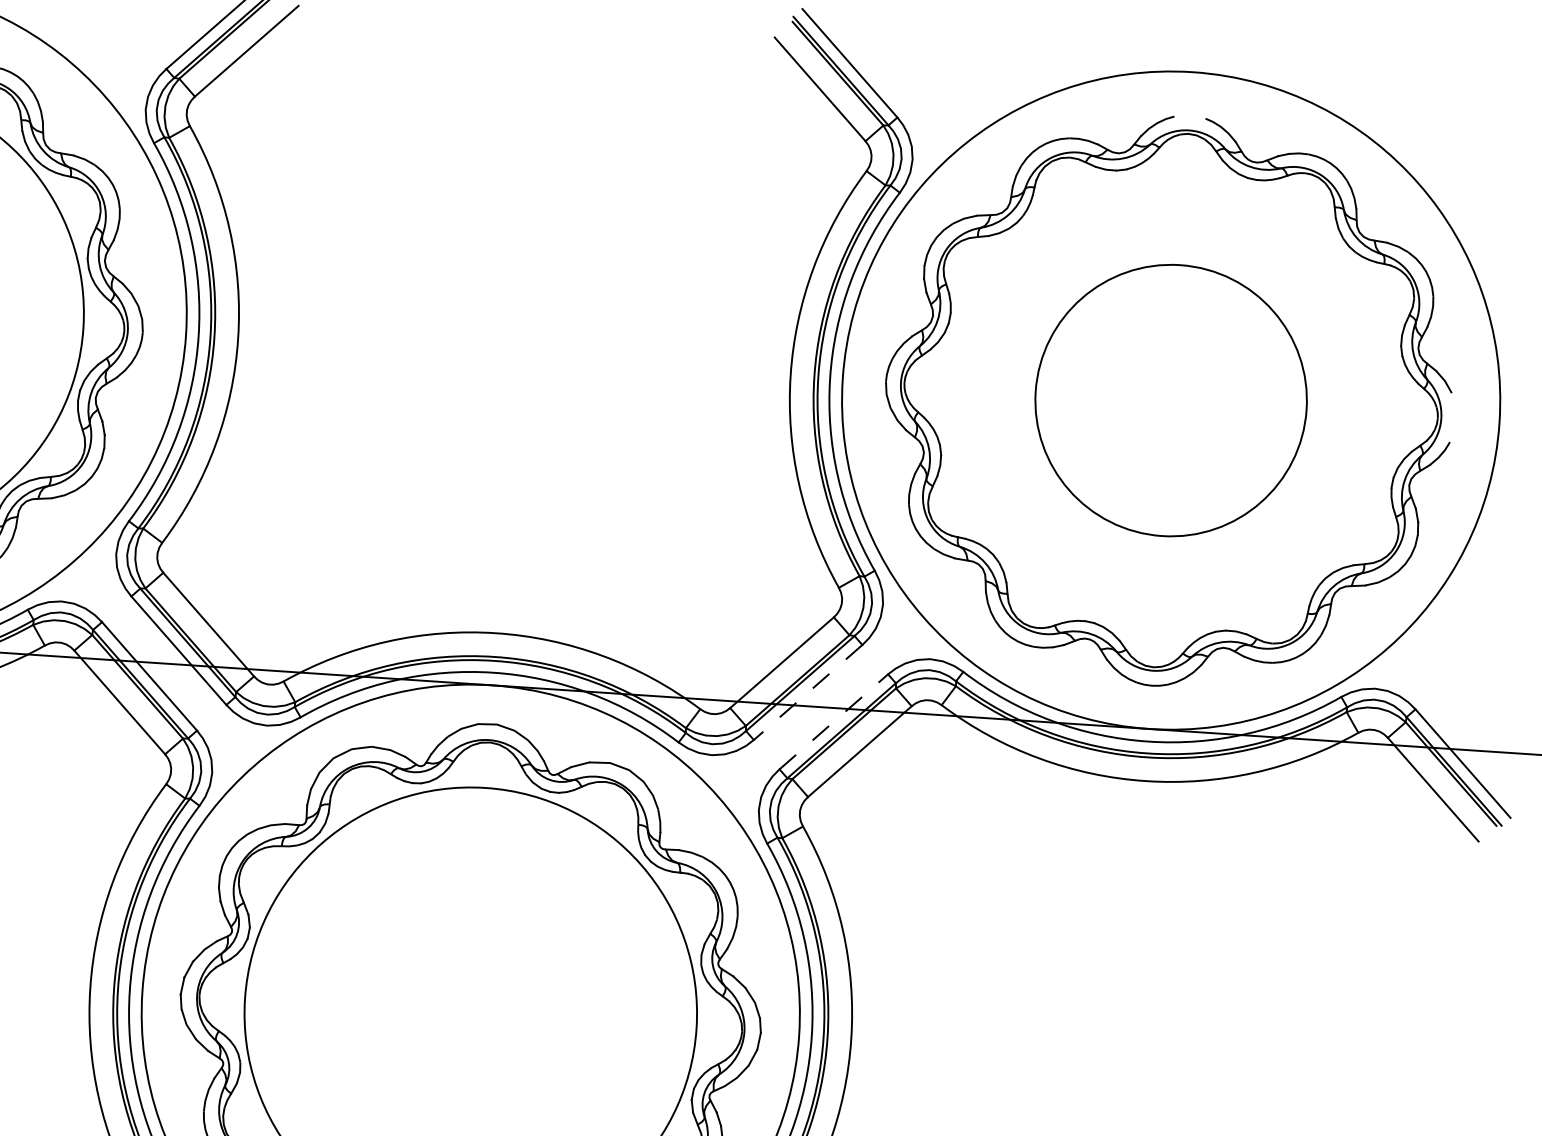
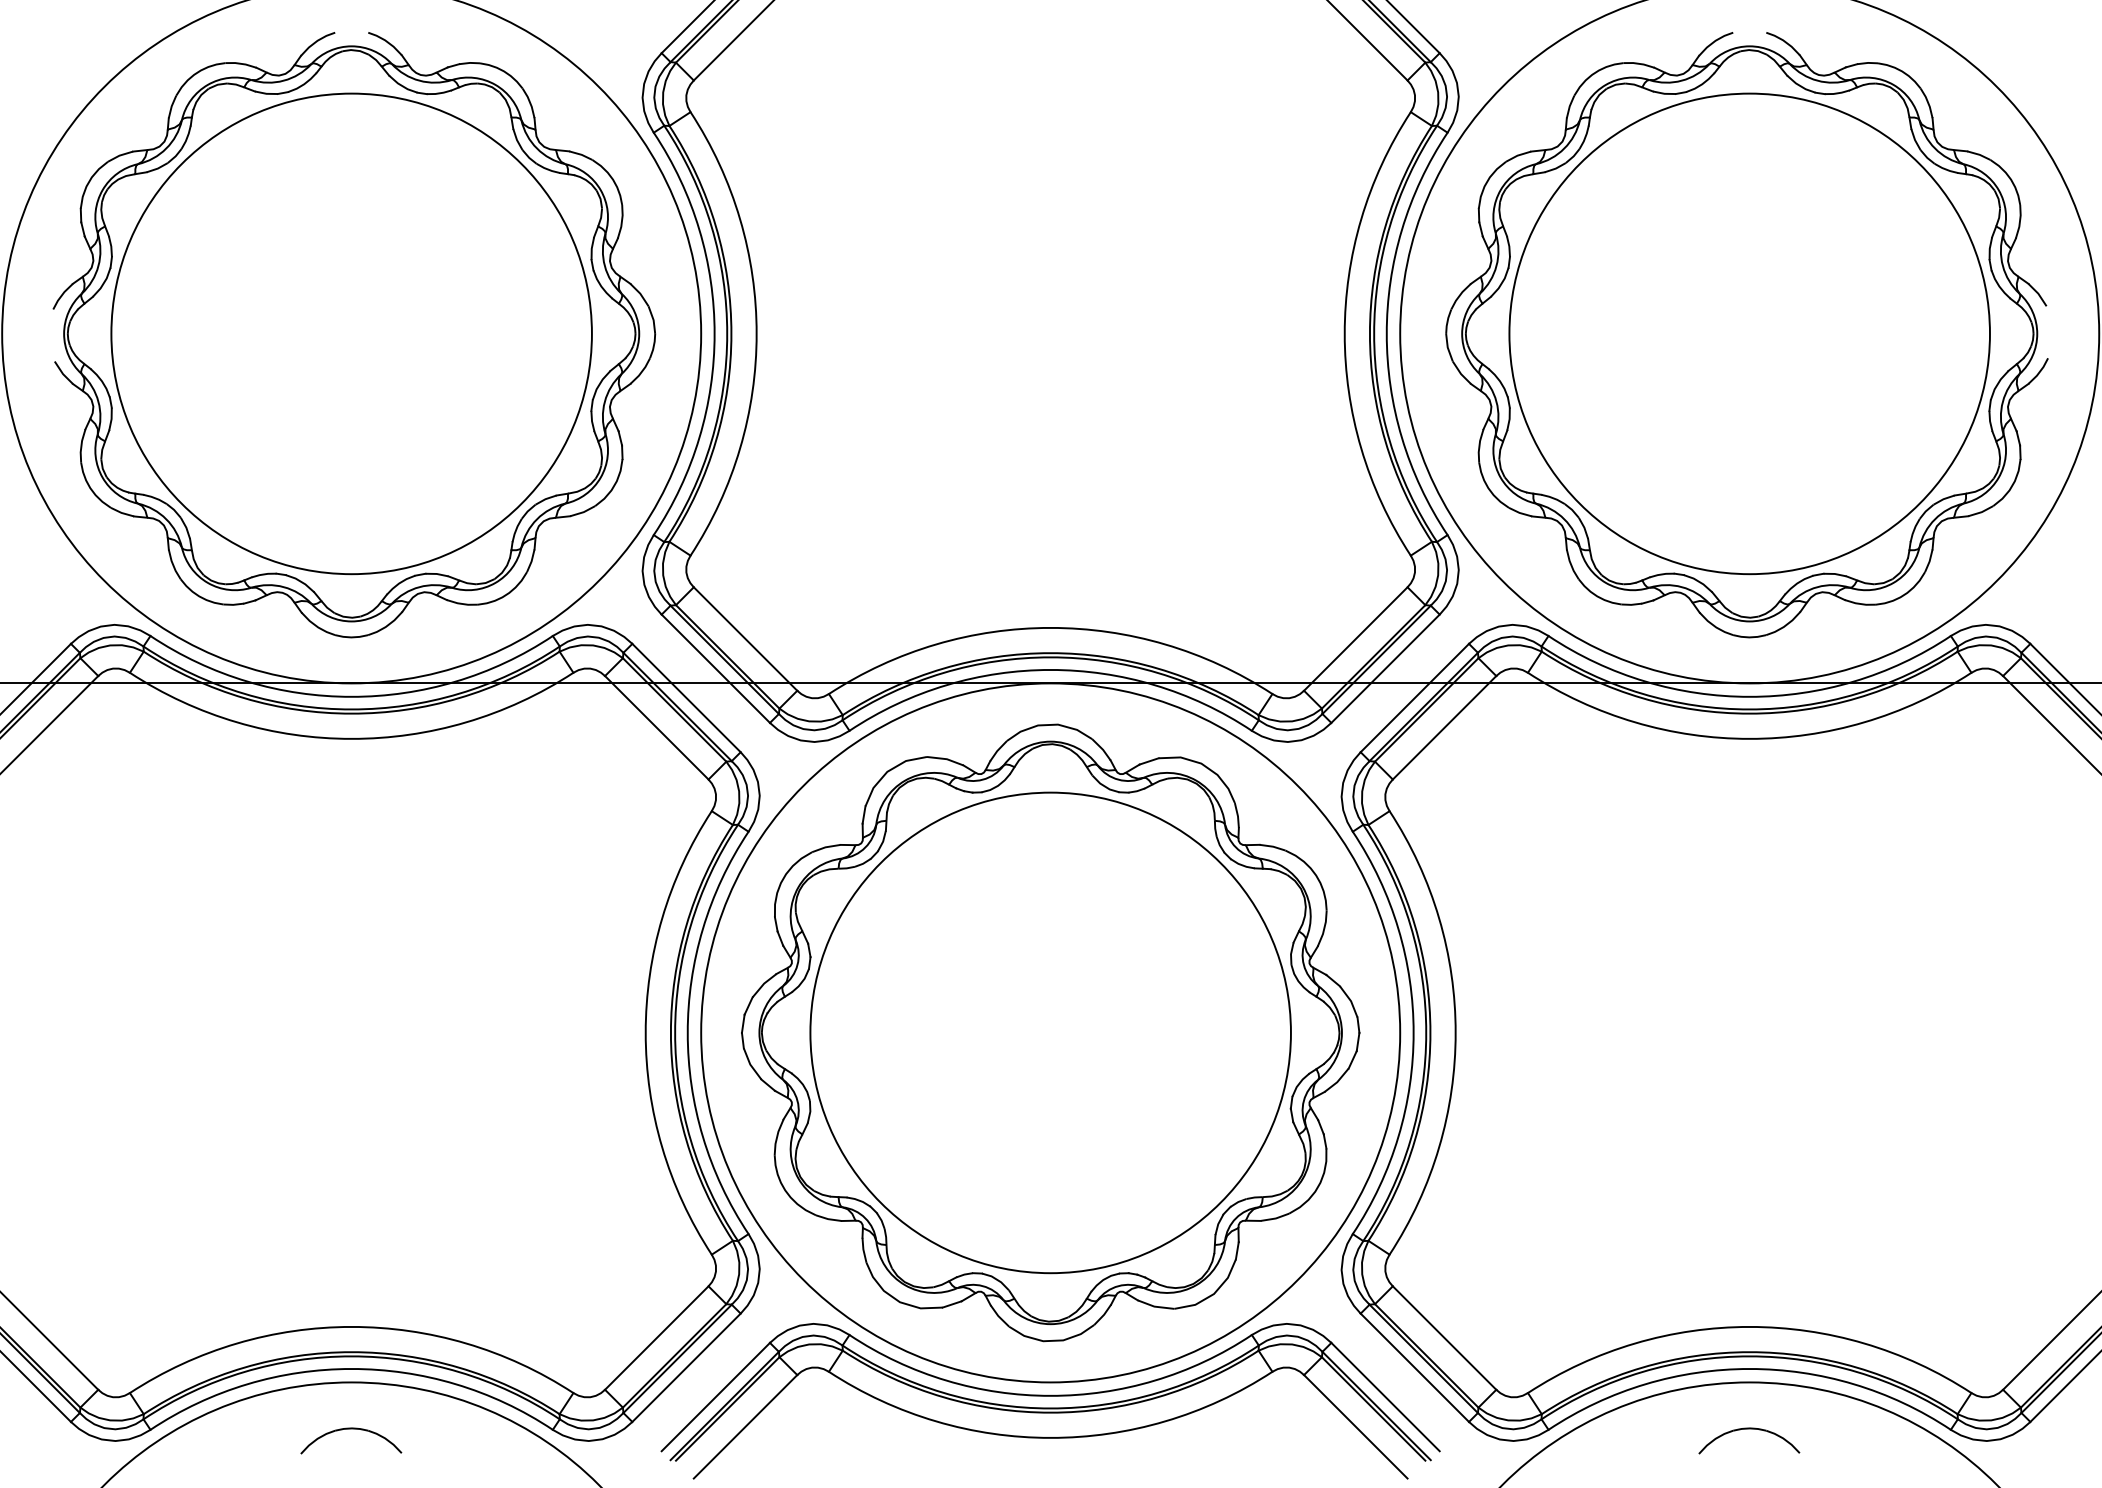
circle: (1170, 400) -> (1749, 333), size x1.67
line: (808, 692) -> (1385, 668), dashed -> solid
line: (833, 722) -> (1414, 698), dashed -> solid

